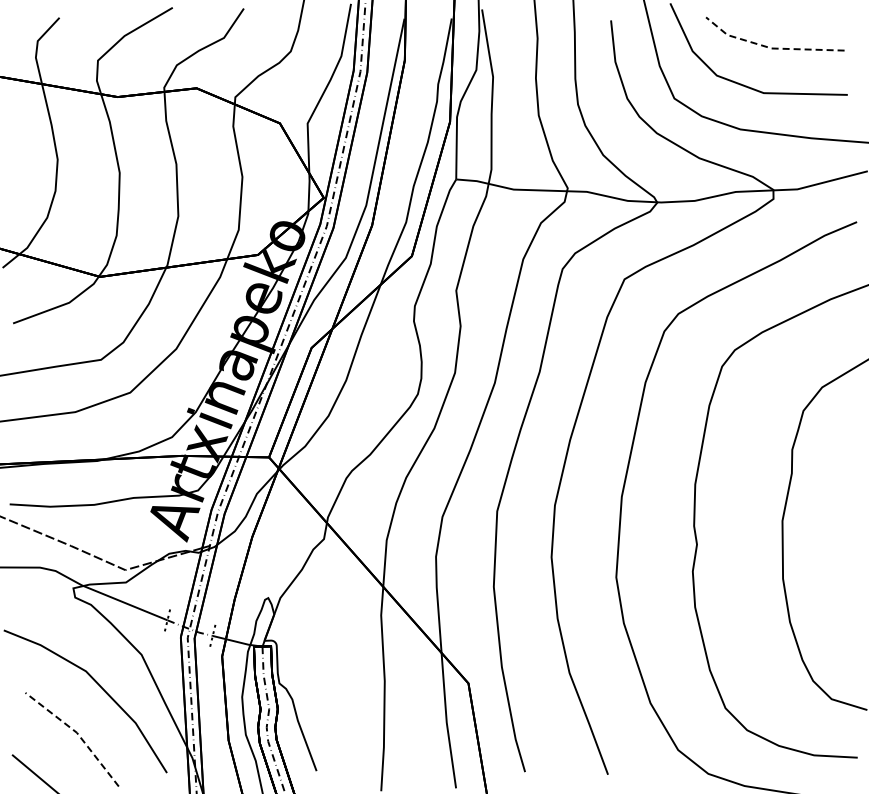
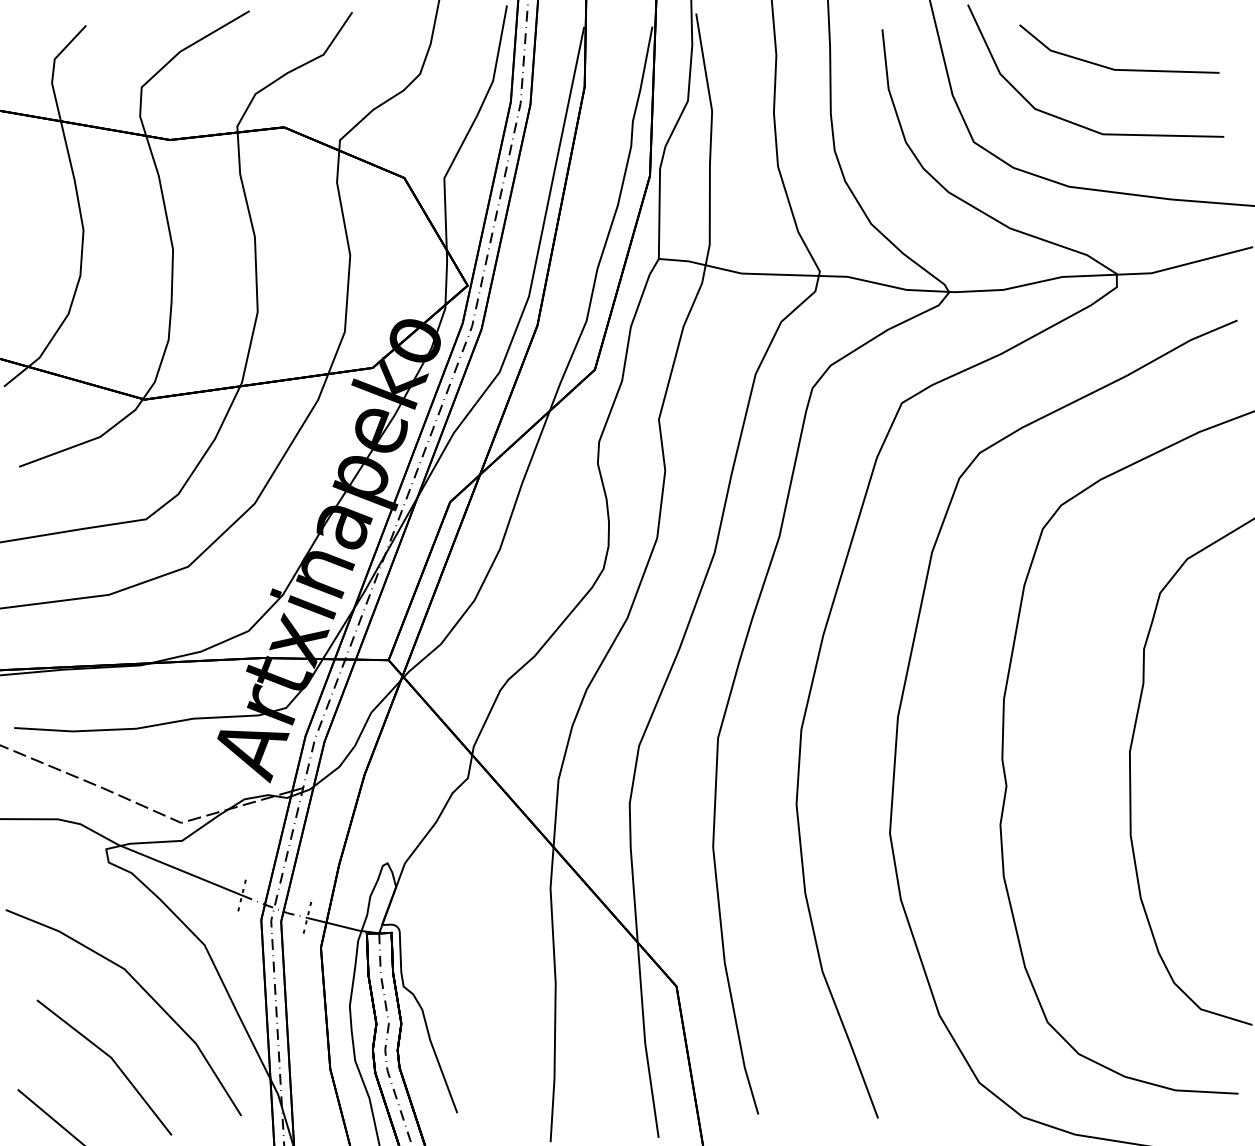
line: (770, 48) -> (1112, 69), dashed -> solid
line: (77, 733) -> (112, 1058), dashed -> solid

